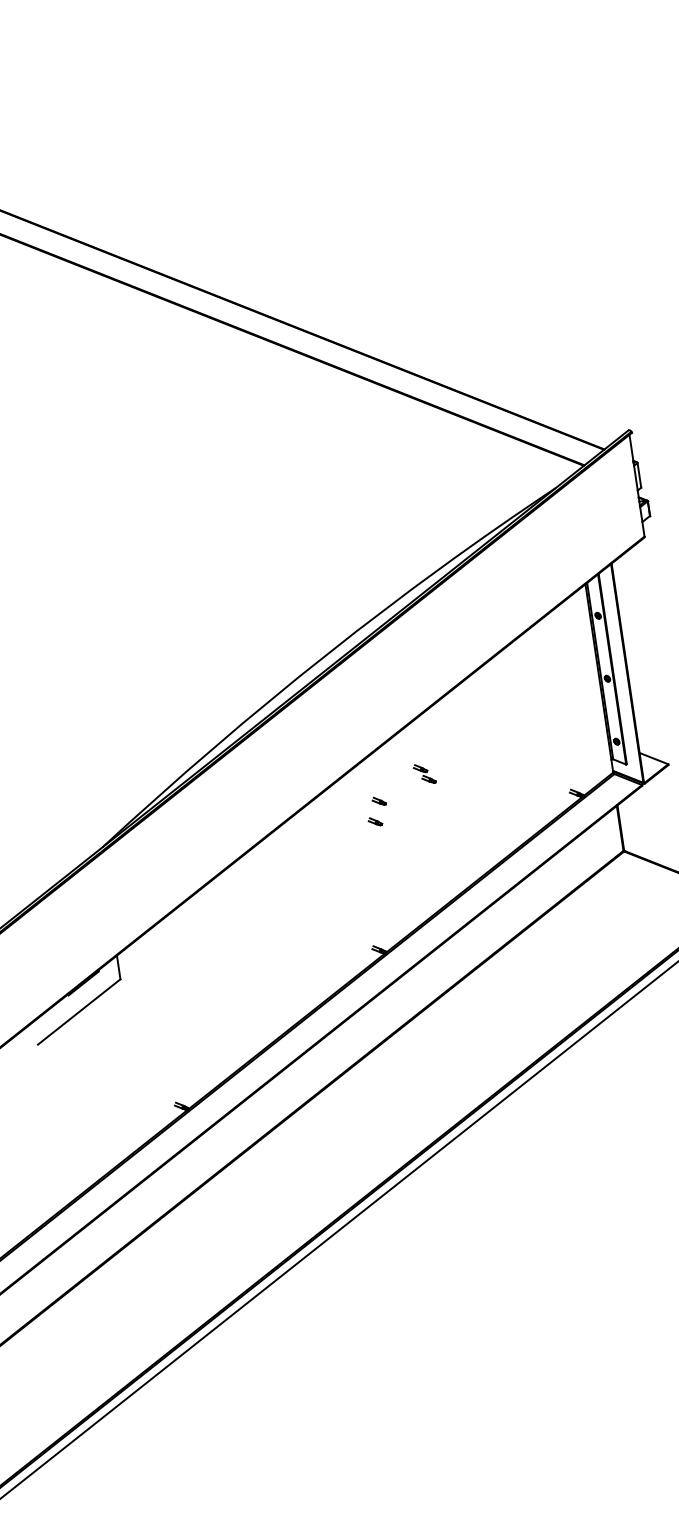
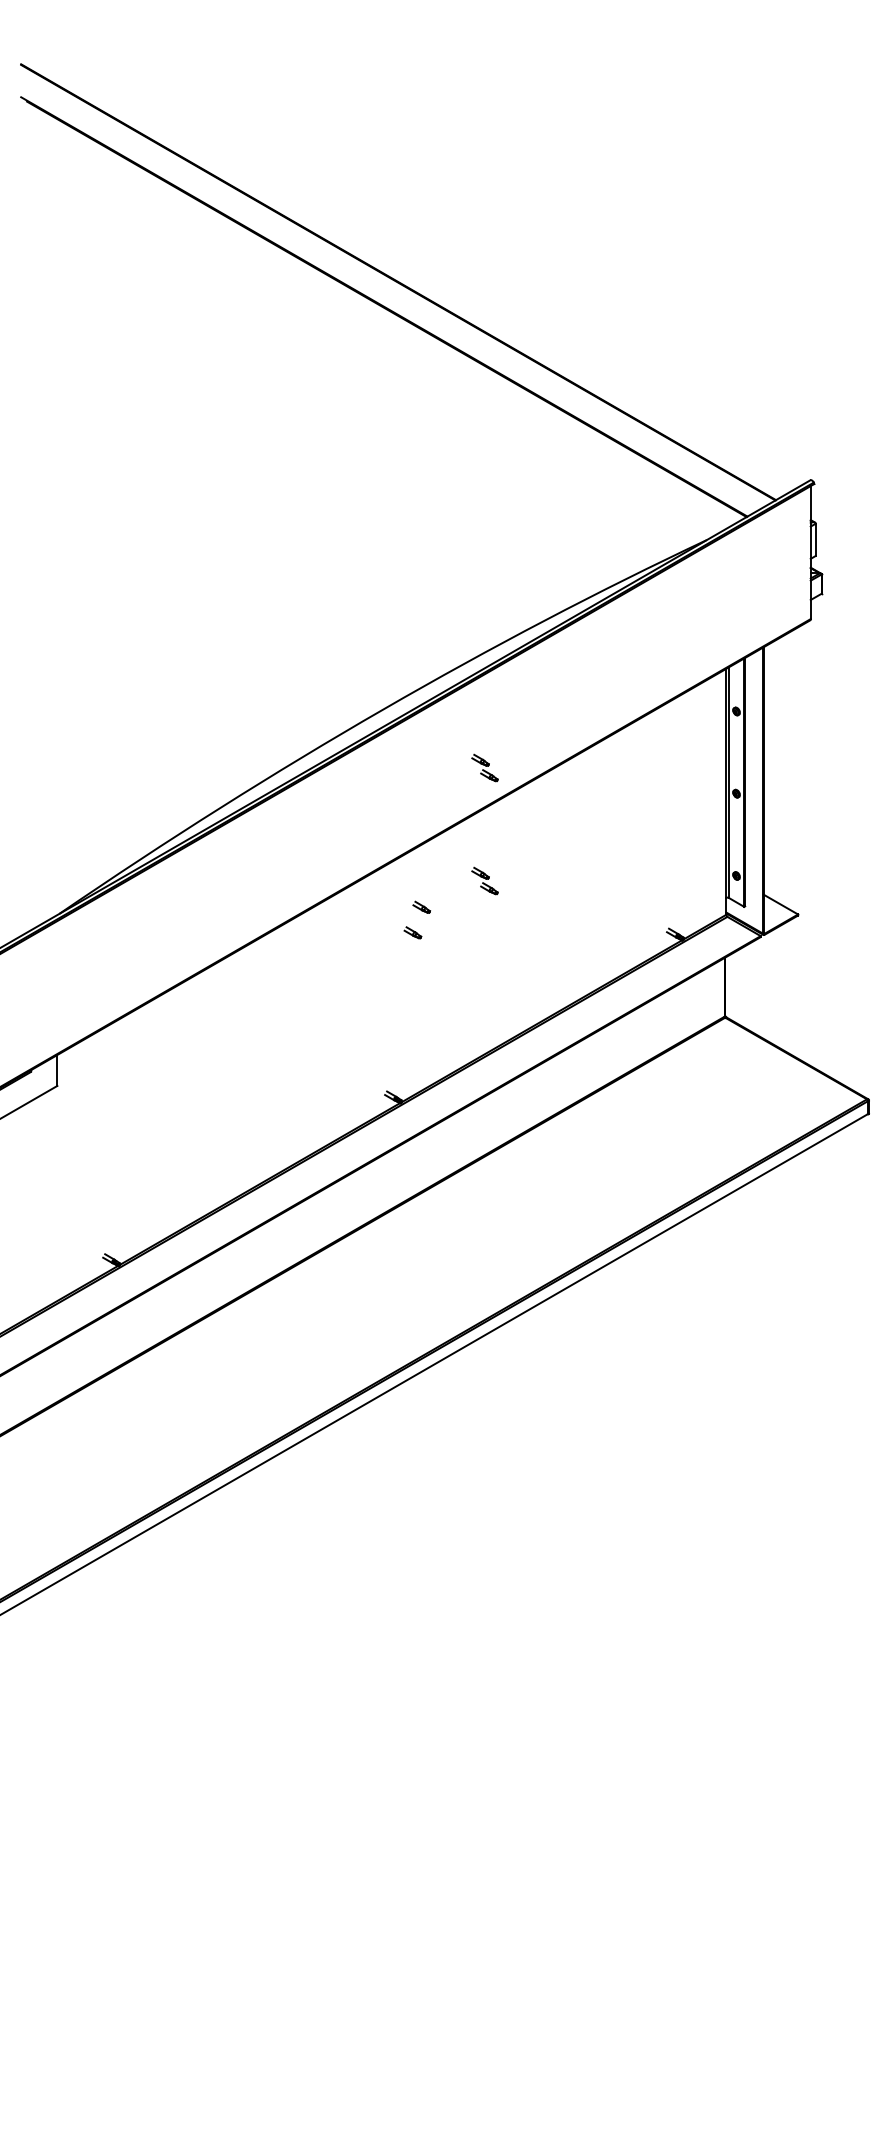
part: (411, 687) -> (484, 767), added

